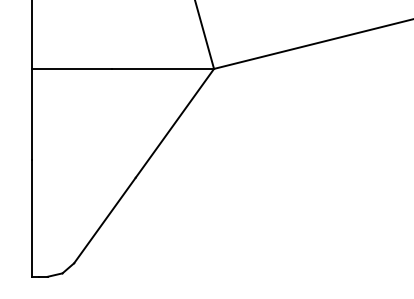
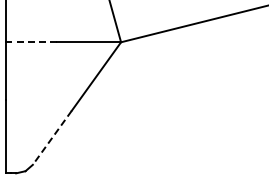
line: (71, 69) -> (31, 42), solid -> dashed
line: (105, 221) -> (52, 138), solid -> dashed

